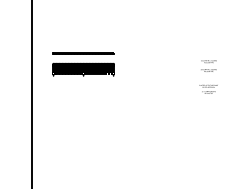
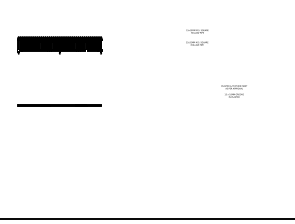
line: (83, 53) -> (59, 105), moved
text: (208, 65) -> (196, 36), moved
text: (208, 89) -> (233, 91), moved

